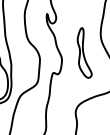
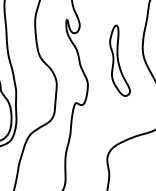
part: (84, 52) -> (119, 60), moved

